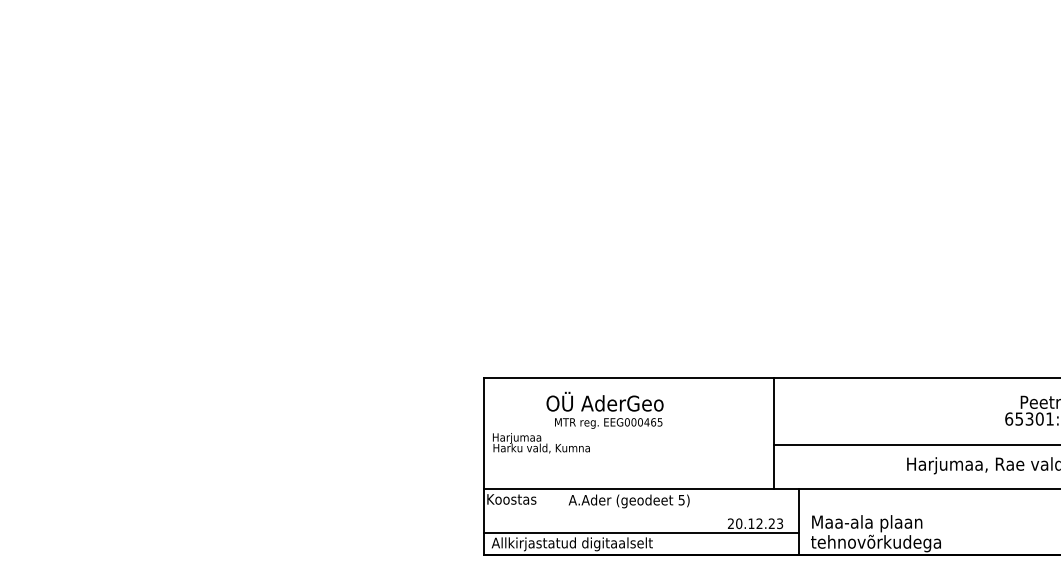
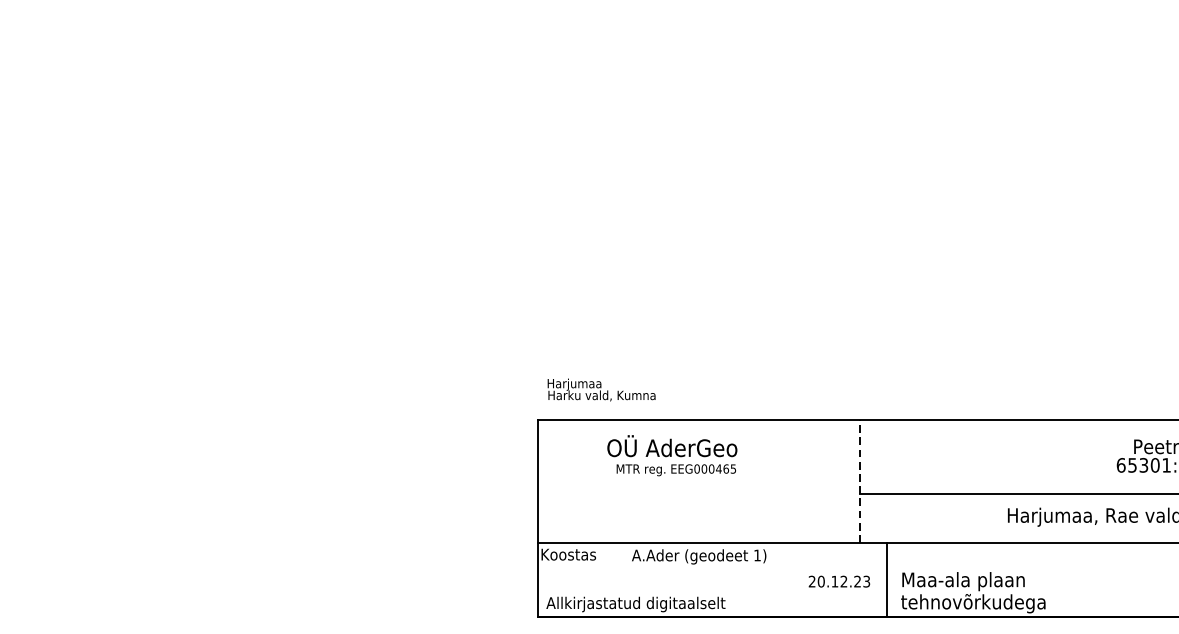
line: (774, 432) -> (860, 480), solid -> dashed
text: (541, 443) -> (601, 390), moved
text: (681, 500) -> (757, 555), 5) -> 1)
line: (641, 533) -> (712, 592), removed

